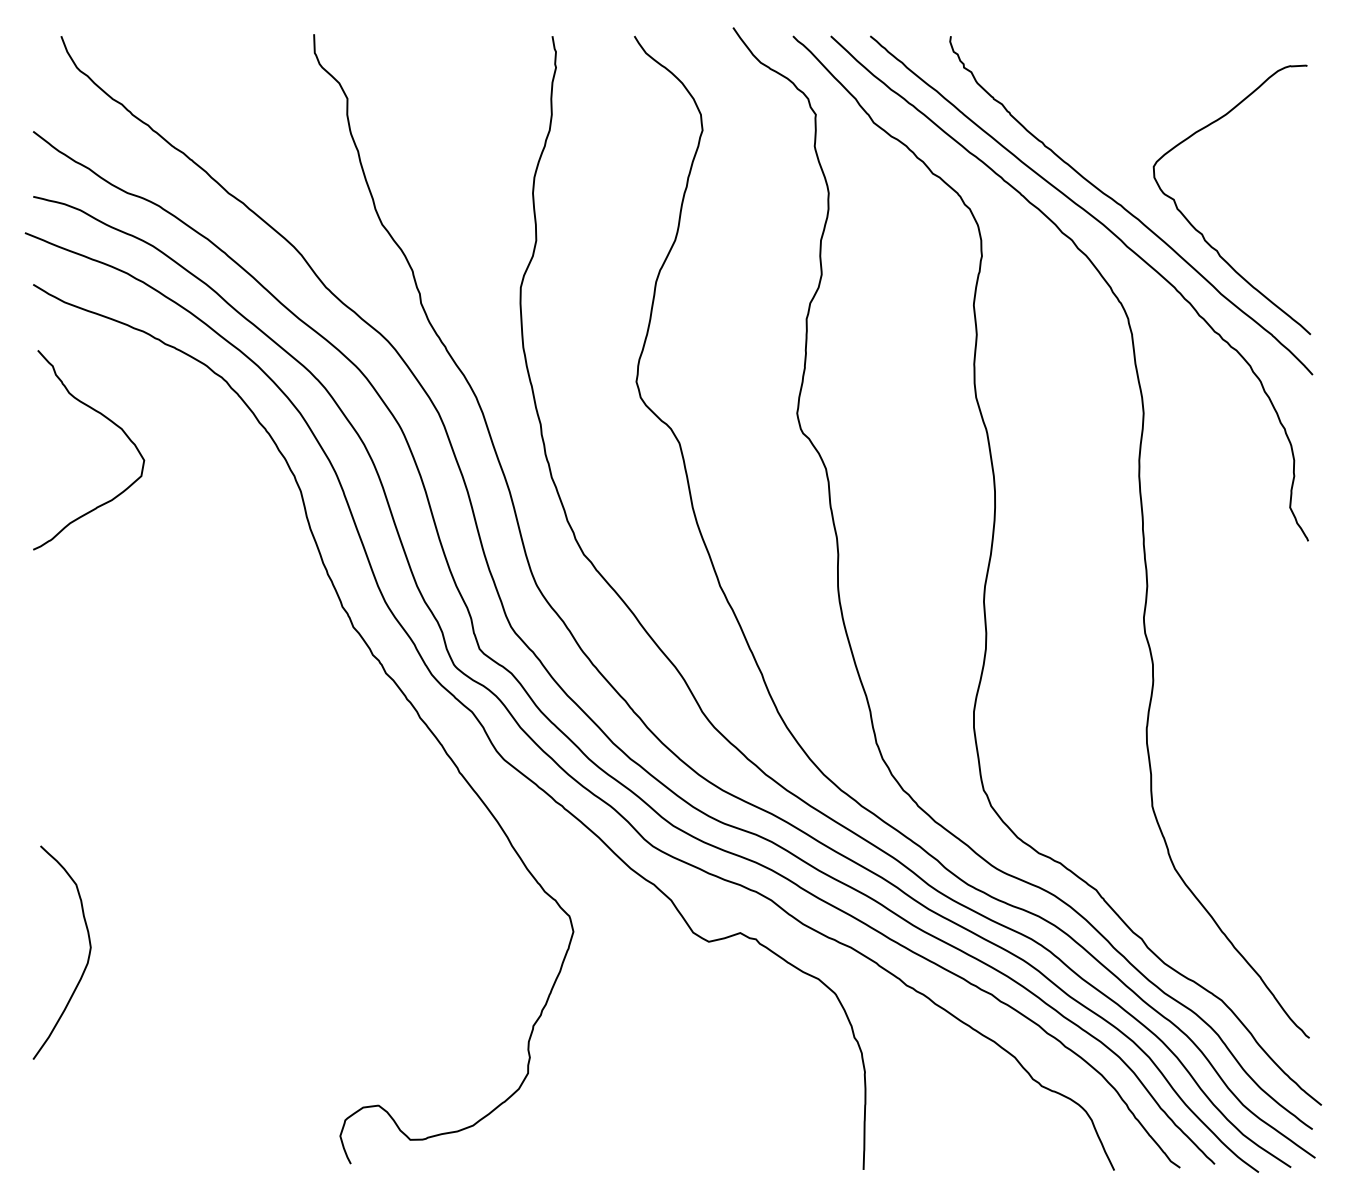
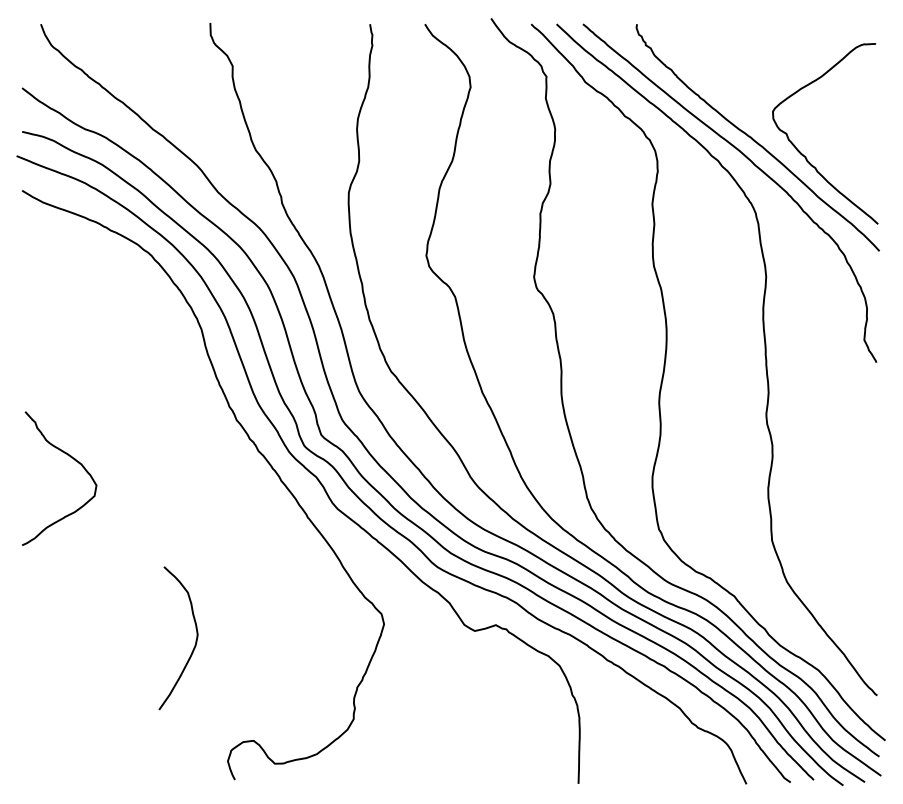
curve: (106, 420) -> (71, 458), moved
curve: (87, 955) -> (195, 640), moved

